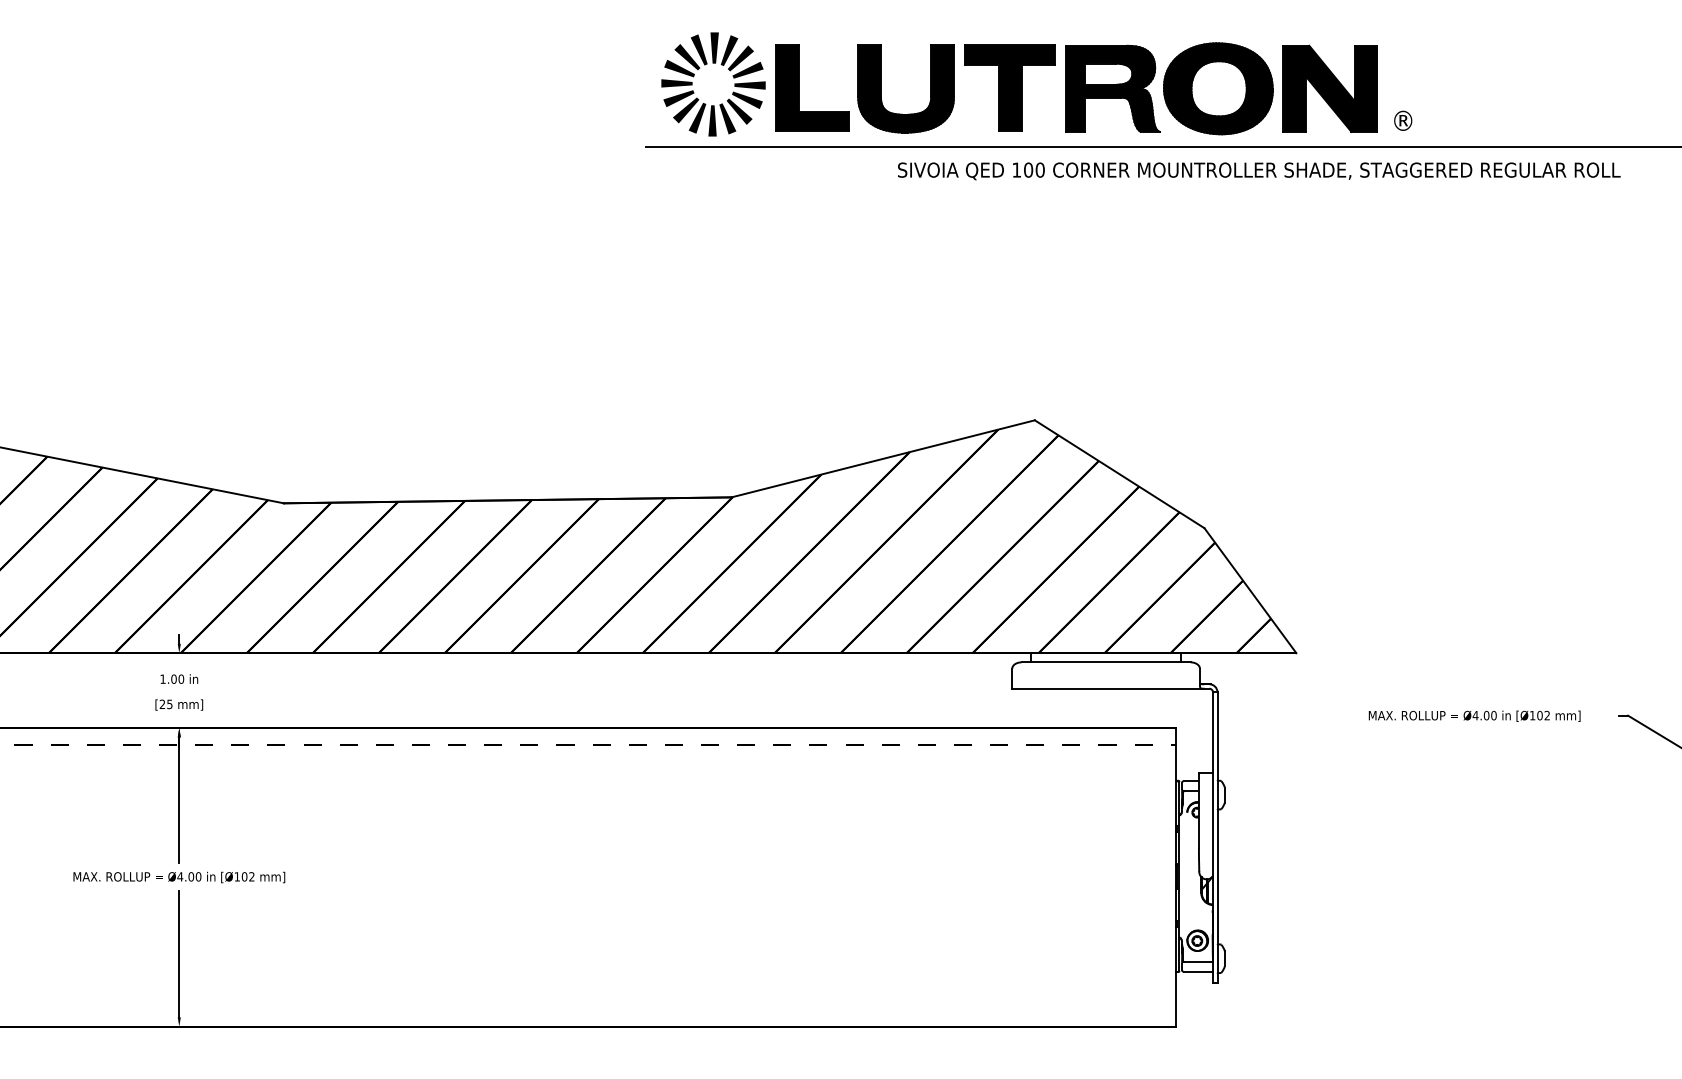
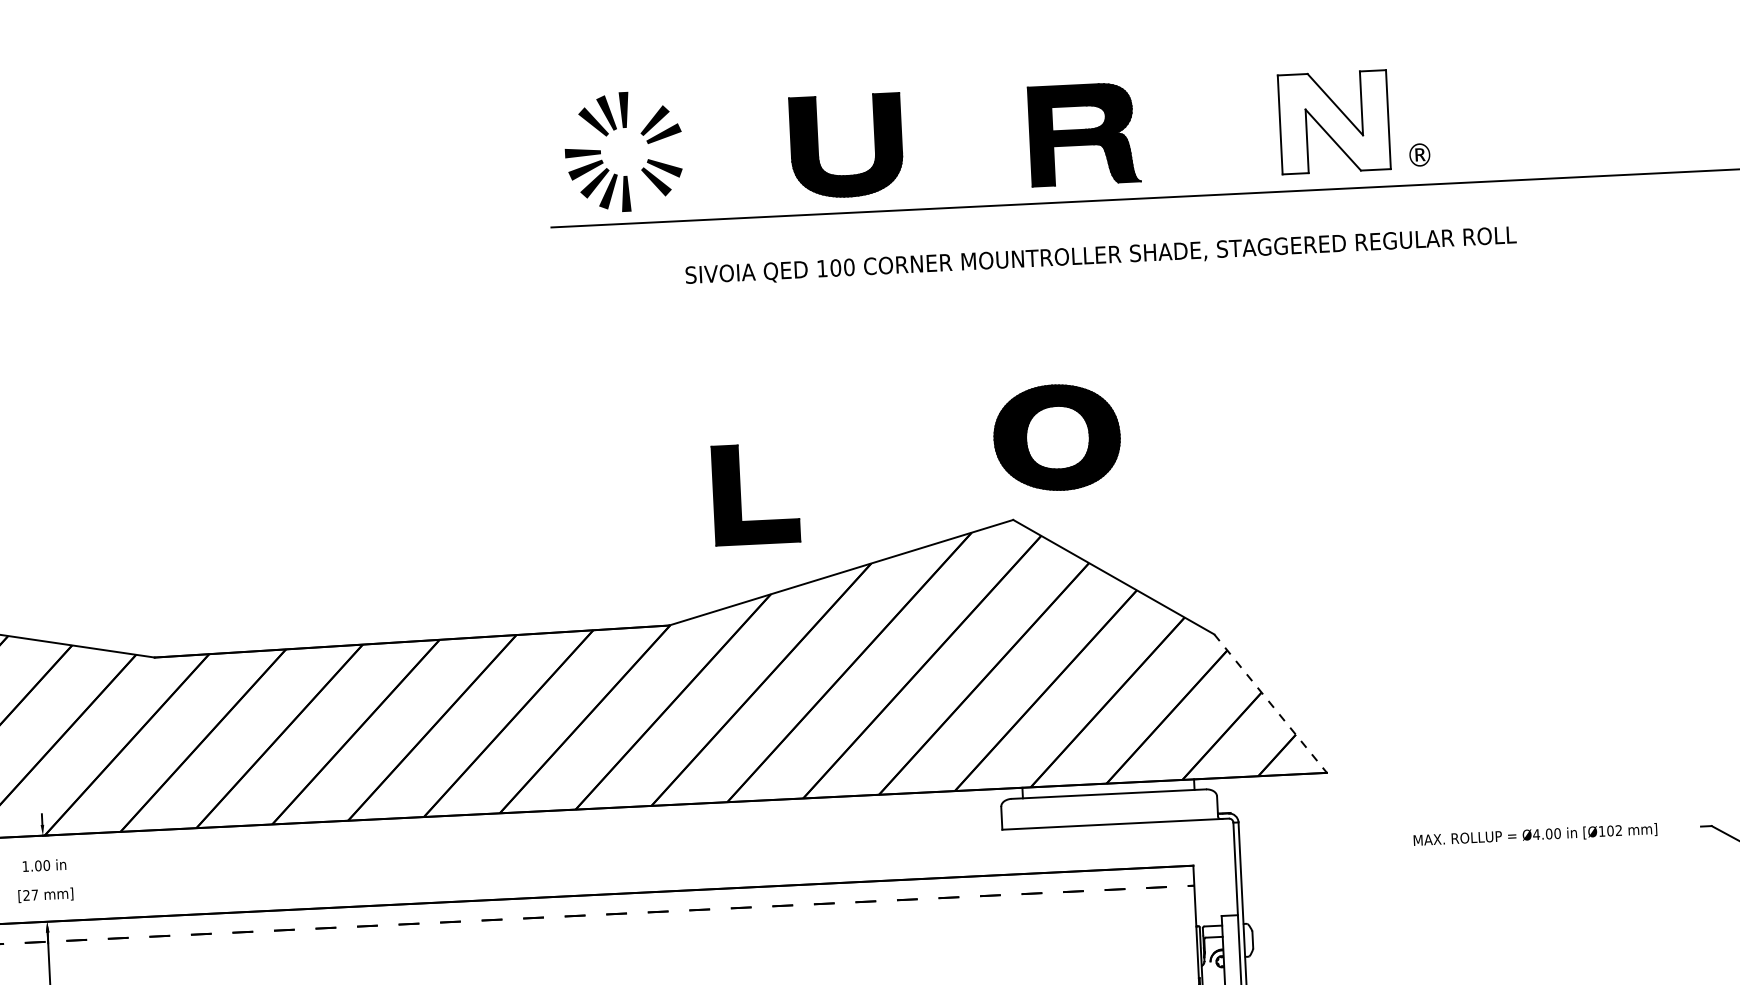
fill: (729, 50) -> (641, 112), removed
fill: (679, 68) -> (585, 135), removed
fill: (749, 85) -> (666, 151), removed
part: (799, 87) -> (740, 494), moved
part: (1009, 87) -> (965, 138), removed
part: (1218, 88) -> (1057, 437), moved
fill: (1330, 88) -> (1334, 121), removed
fill: (727, 118) -> (643, 190), removed
text: (1259, 171) -> (1101, 256), moved
line: (1250, 590) -> (1270, 703), solid -> dashed
text: (169, 704) -> (34, 895), [25 -> [27

